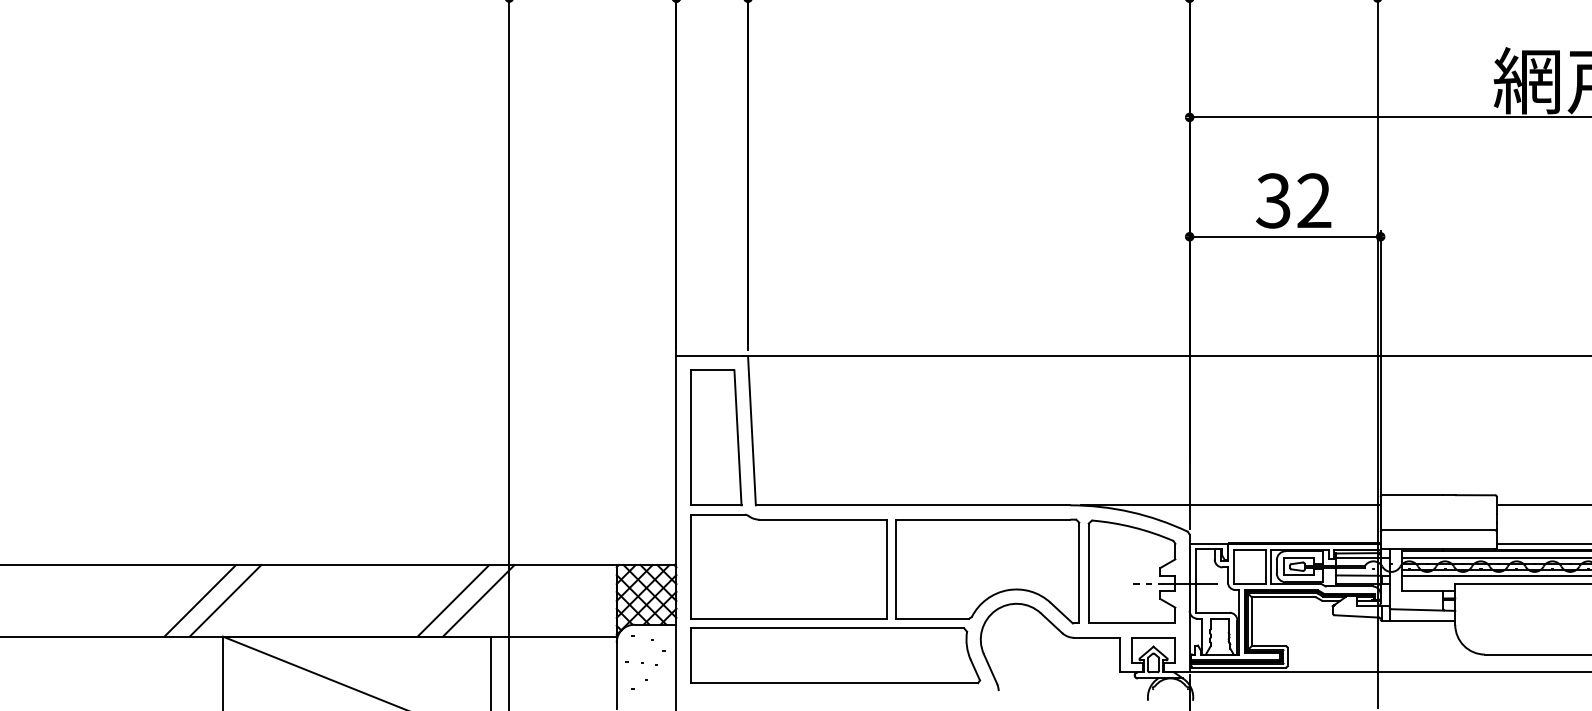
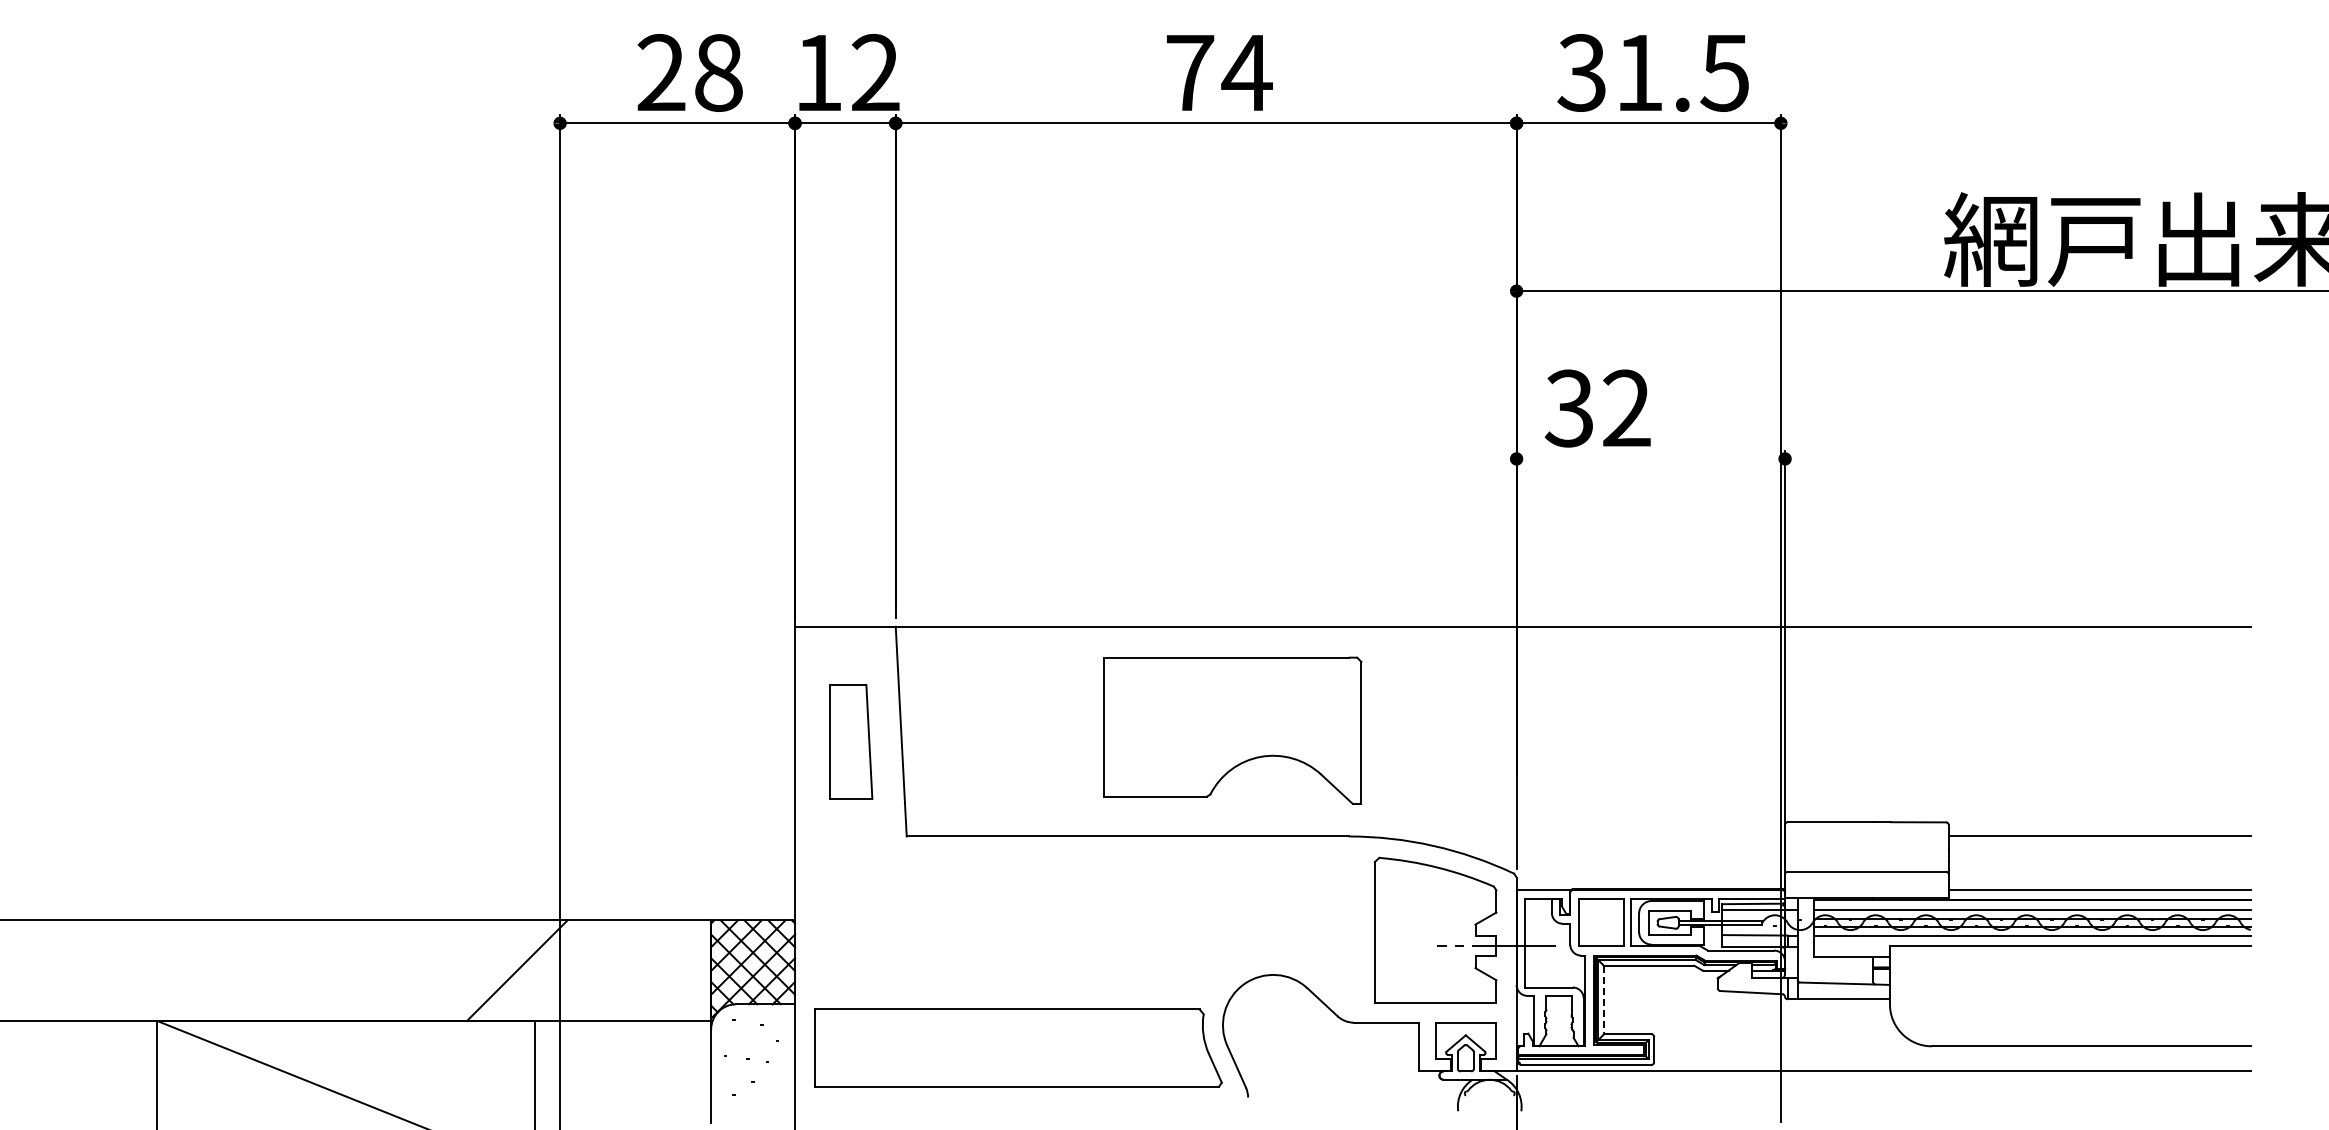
text: (1293, 200) -> (1597, 408), moved
line: (1284, 236) -> (1650, 458), removed
part: (715, 437) -> (850, 741), size x0.6
line: (1230, 505) -> (1574, 836), removed
part: (788, 566) -> (952, 922), removed
part: (987, 571) -> (1232, 730), moved
line: (200, 600) -> (125, 970), removed
line: (225, 600) -> (160, 970), removed
line: (453, 600) -> (481, 970), removed
line: (1251, 621) -> (1603, 1000), solid -> dashed

